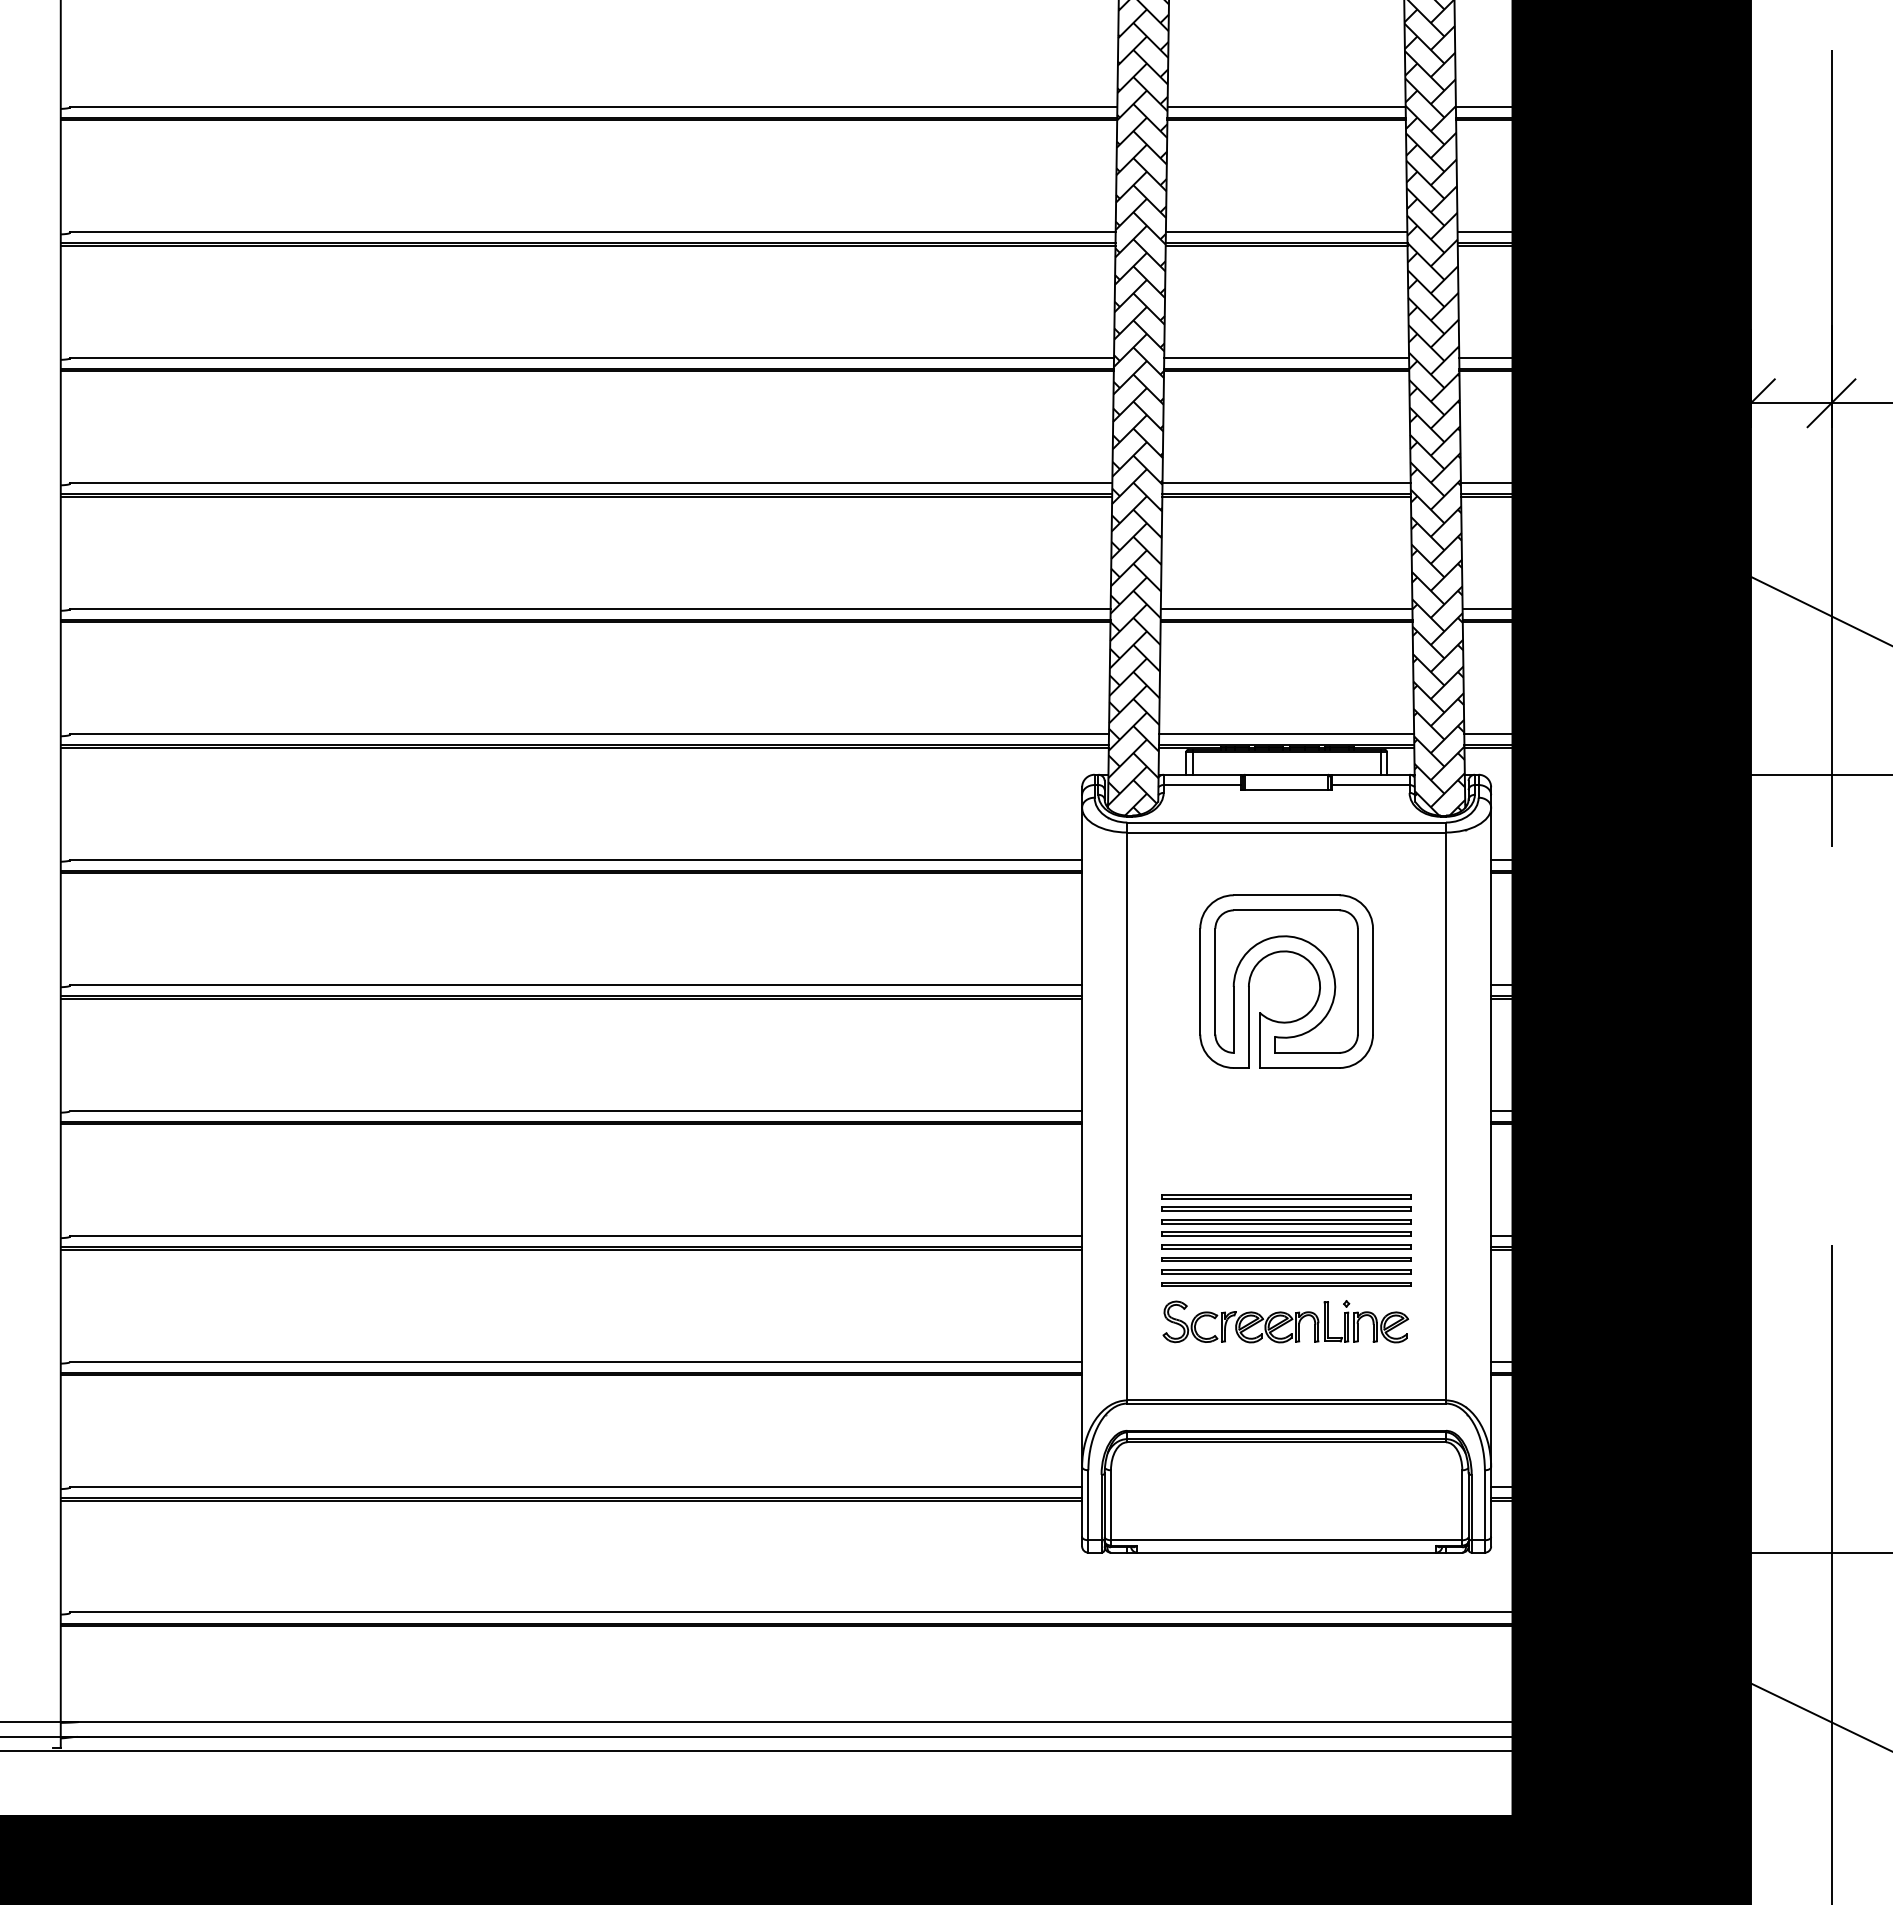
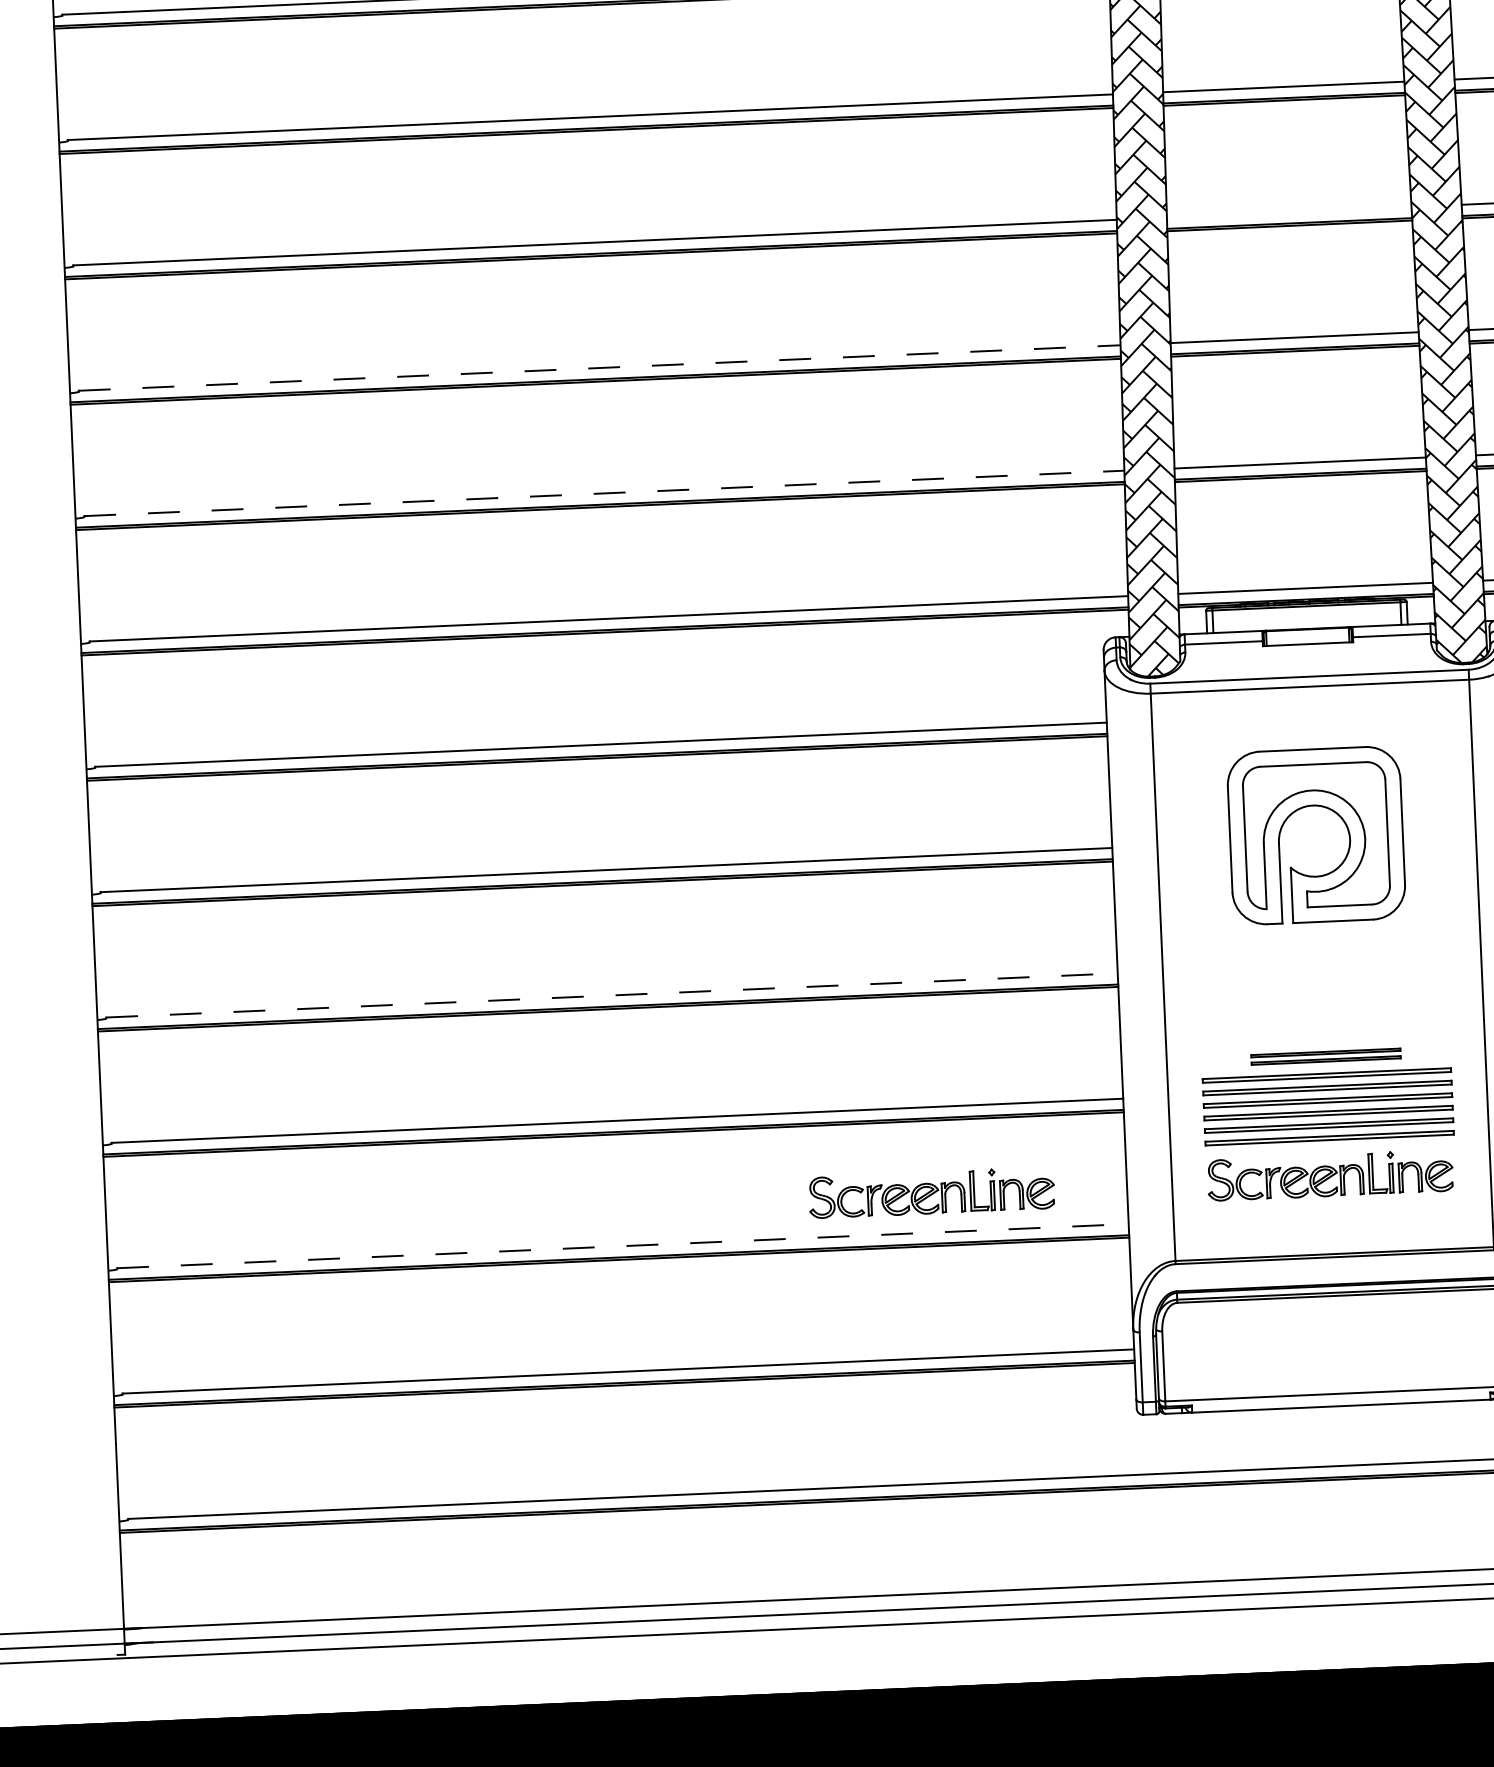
line: (1286, 357) -> (1289, 212), removed
line: (591, 483) -> (600, 368), solid -> dashed
line: (590, 608) -> (604, 493), solid -> dashed
line: (576, 1110) -> (612, 995), solid -> dashed
part: (1286, 1202) -> (1325, 1056), size x0.6
part: (886, 1321) -> (931, 1192), added
line: (576, 1361) -> (623, 1246), solid -> dashed

